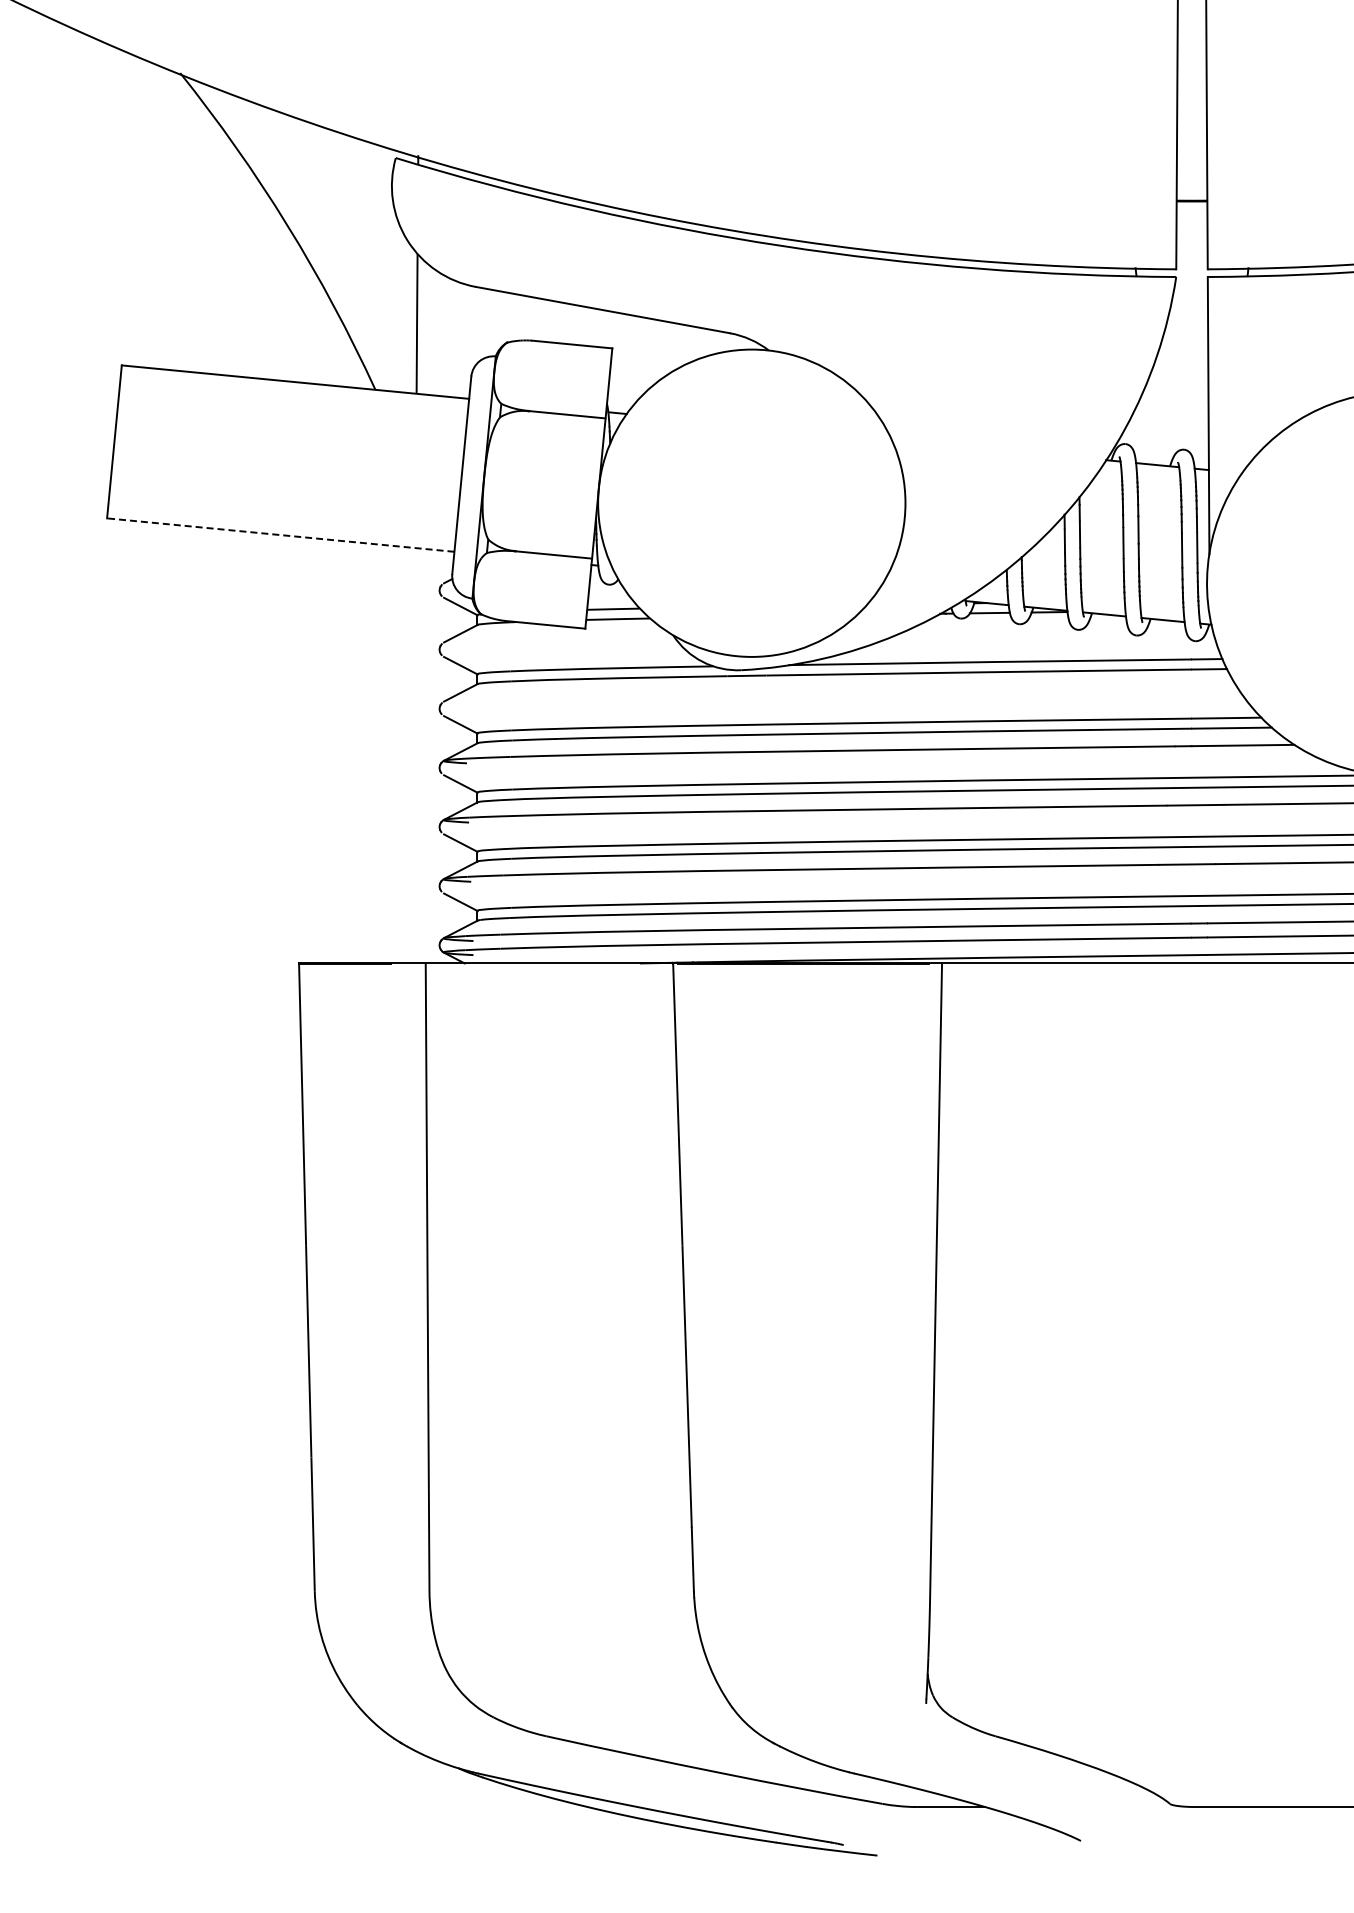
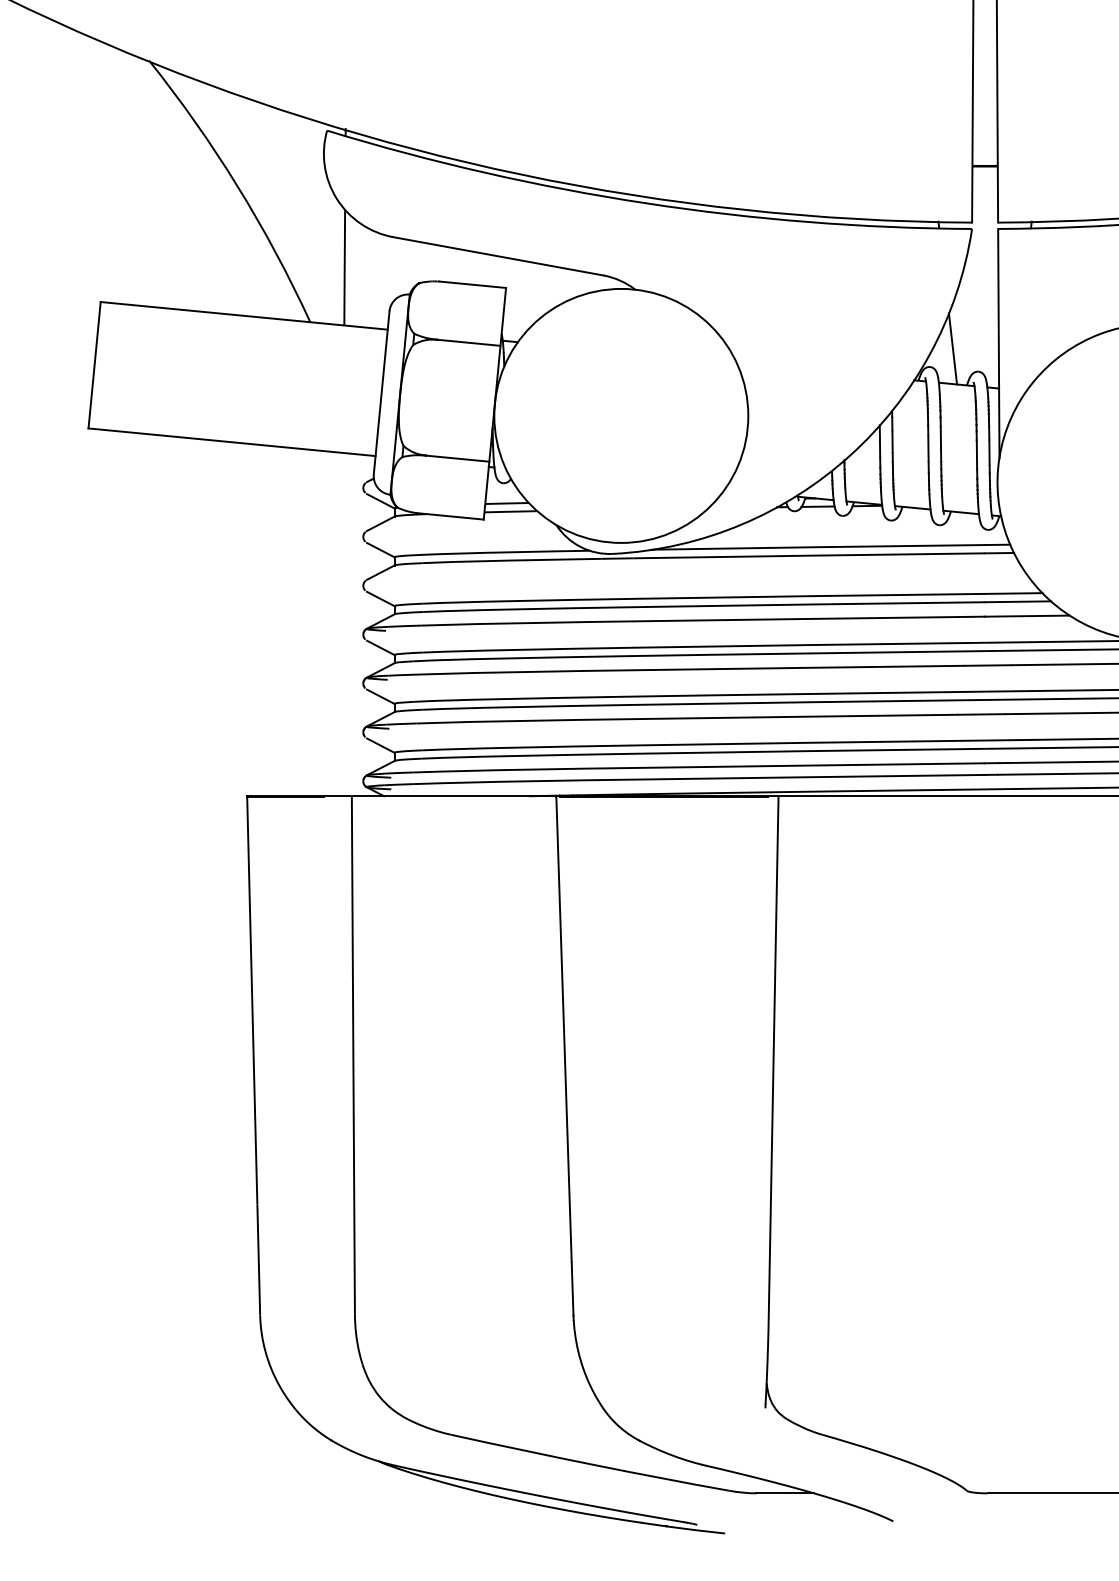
line: (1153, 422) -> (953, 349), added
line: (280, 535) -> (231, 442), dashed -> solid

